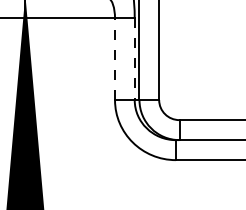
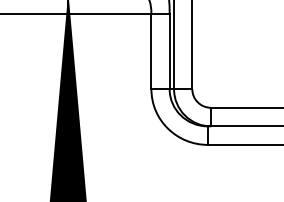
line: (115, 59) -> (151, 51), dashed -> solid
line: (134, 59) -> (169, 51), dashed -> solid

